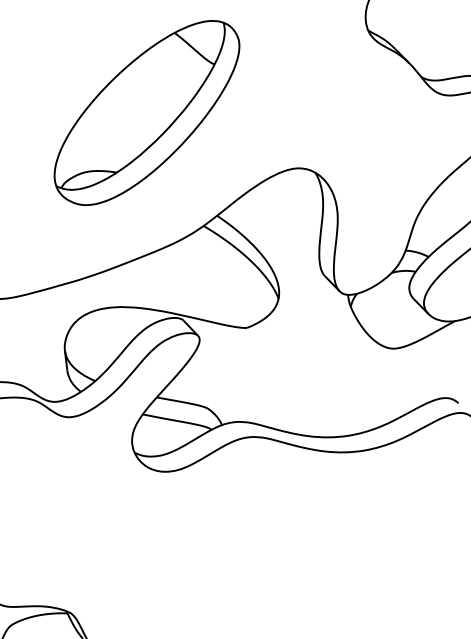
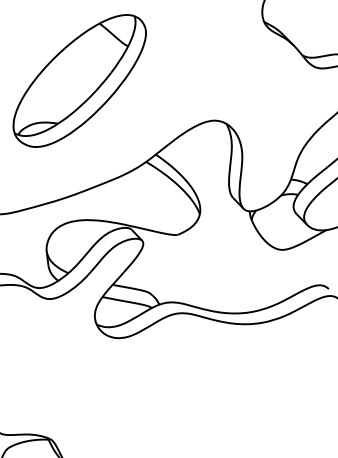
part: (146, 112) -> (79, 80), moved

